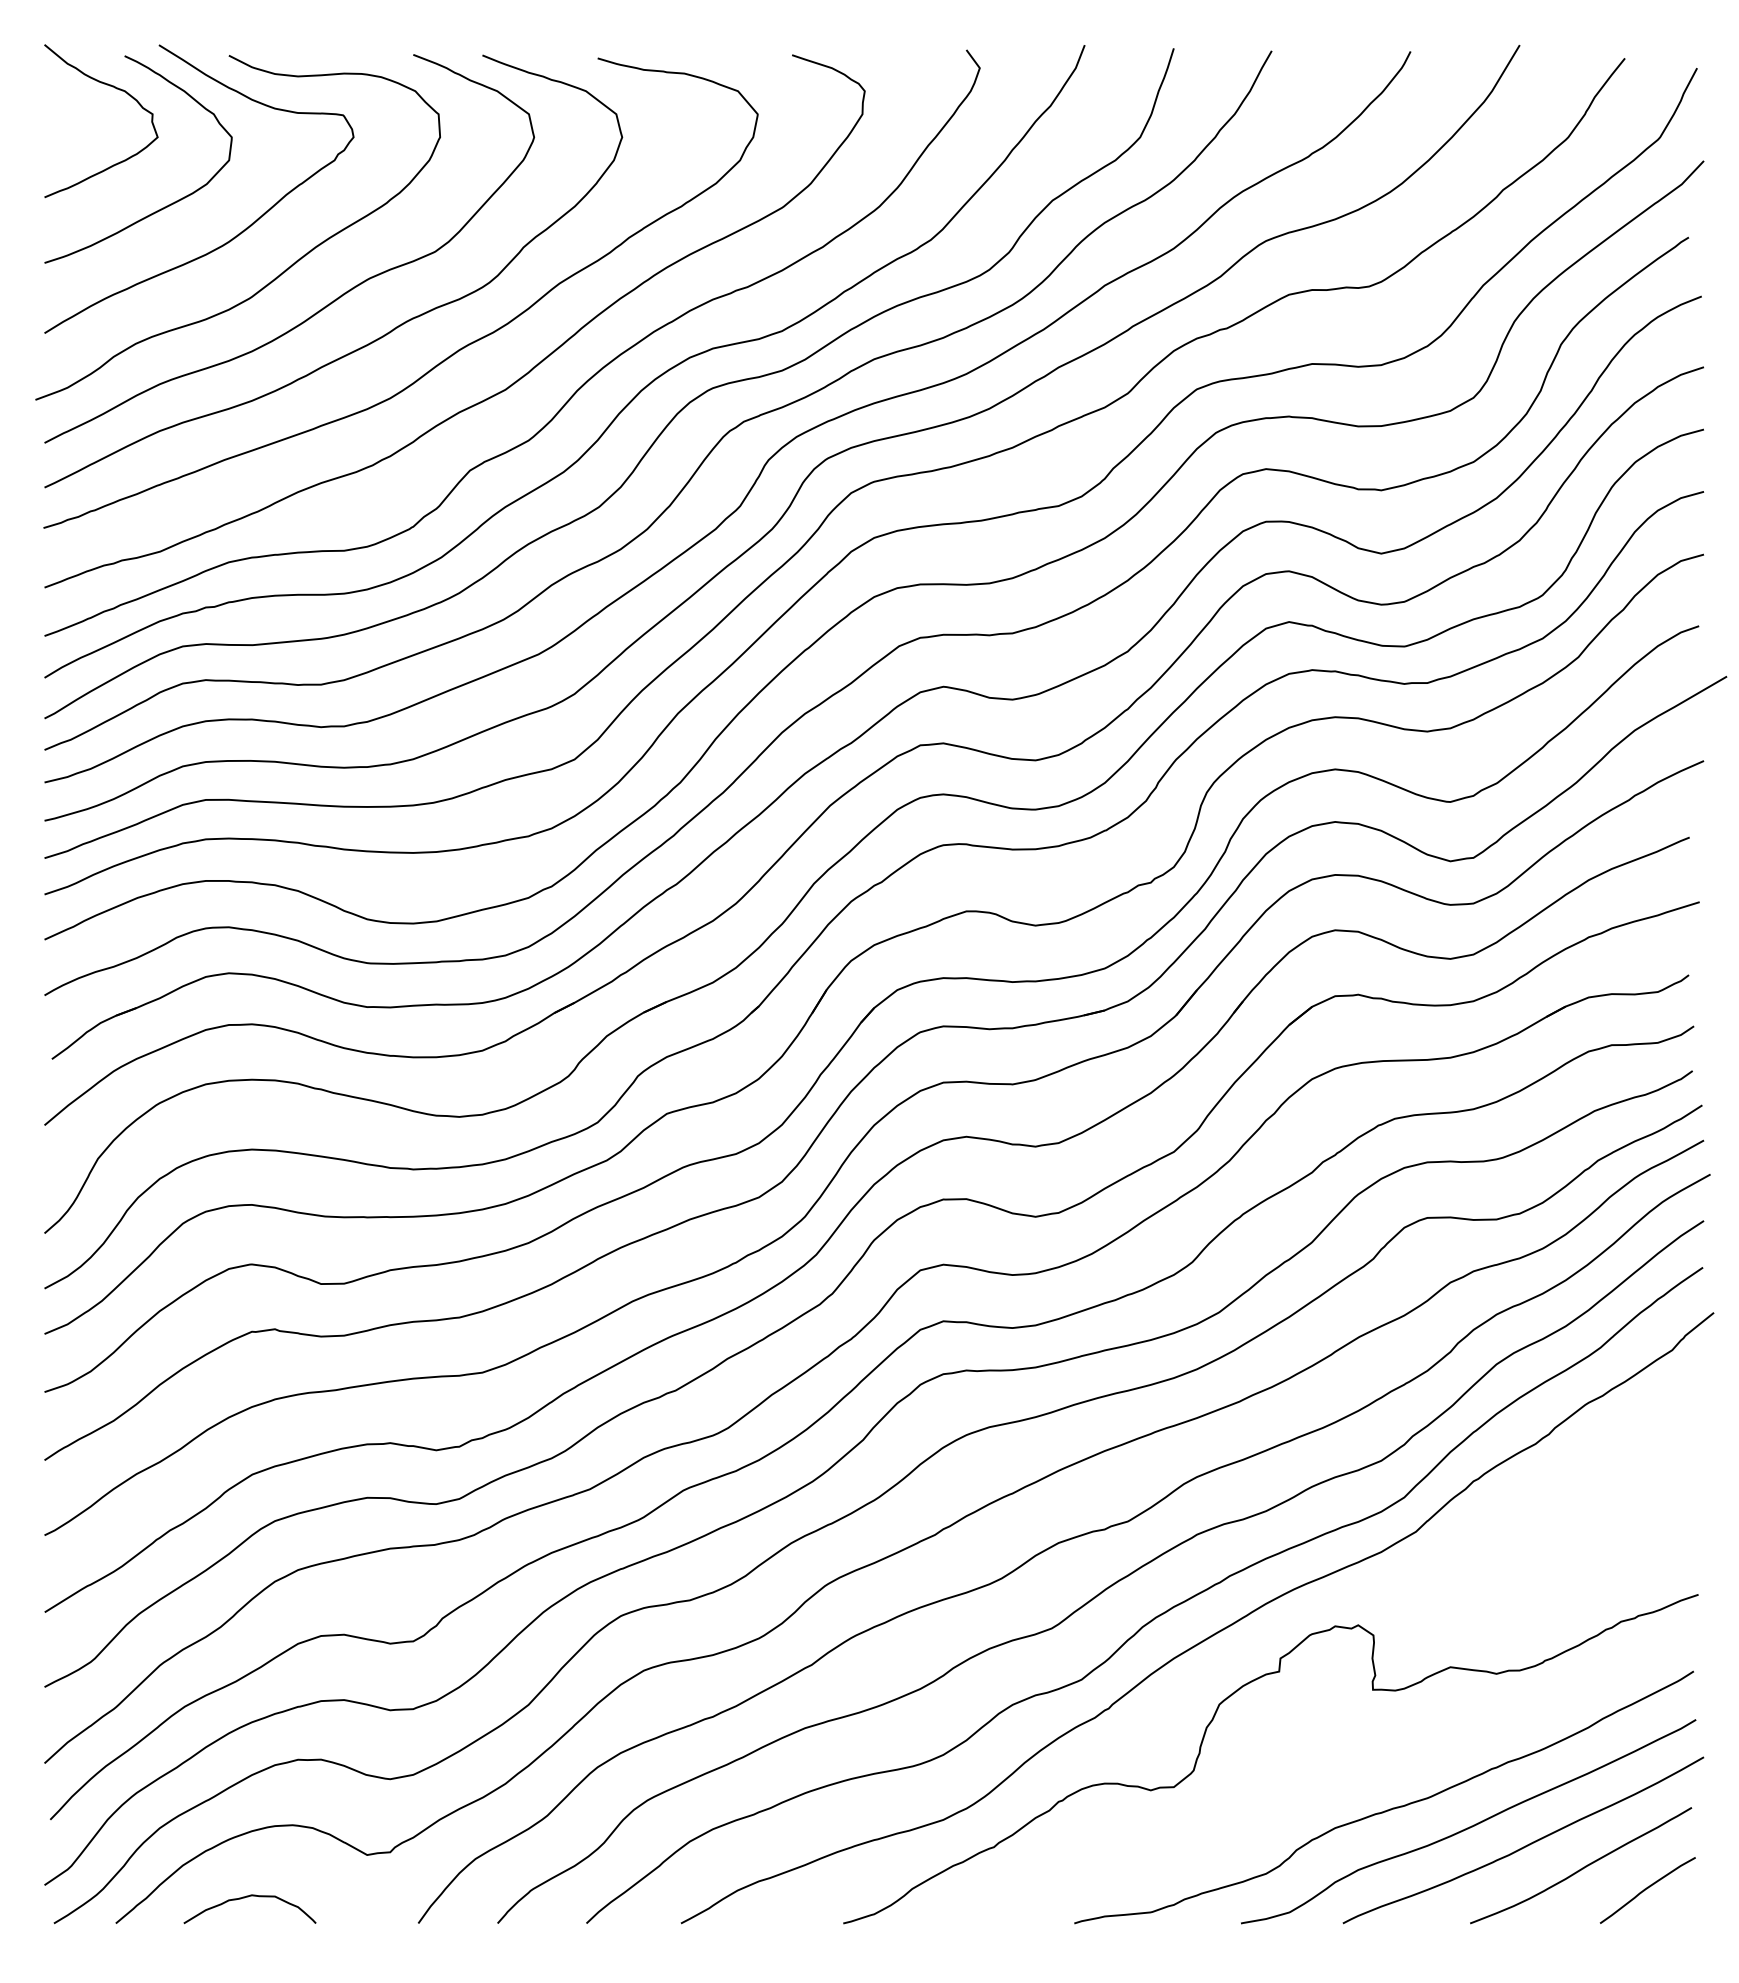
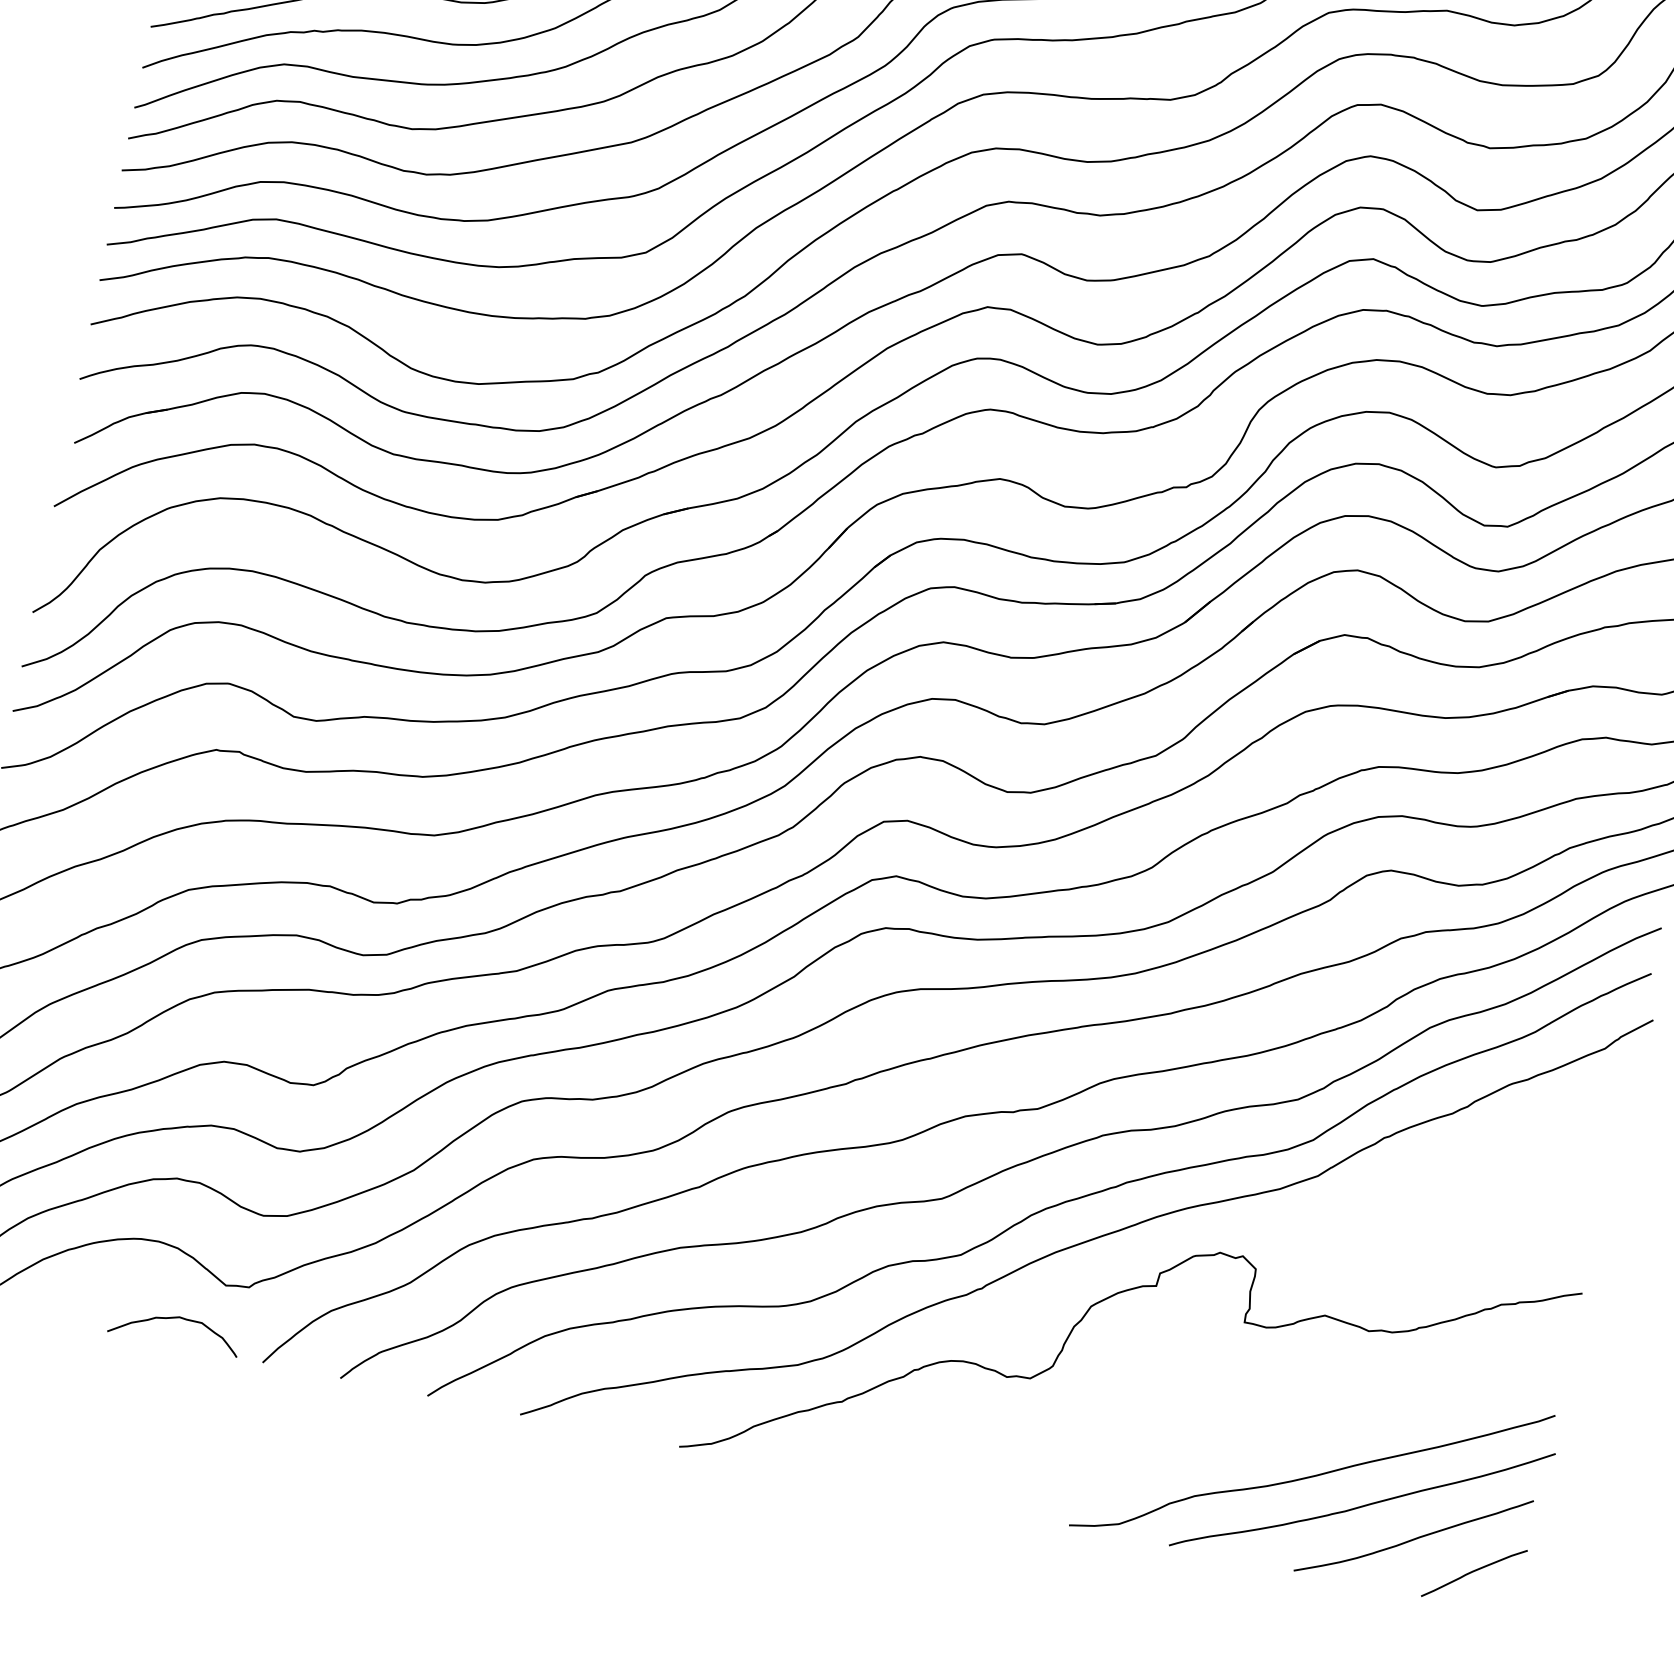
curve: (1387, 1809) -> (1235, 1442), removed
curve: (248, 1897) -> (175, 1318), moved

